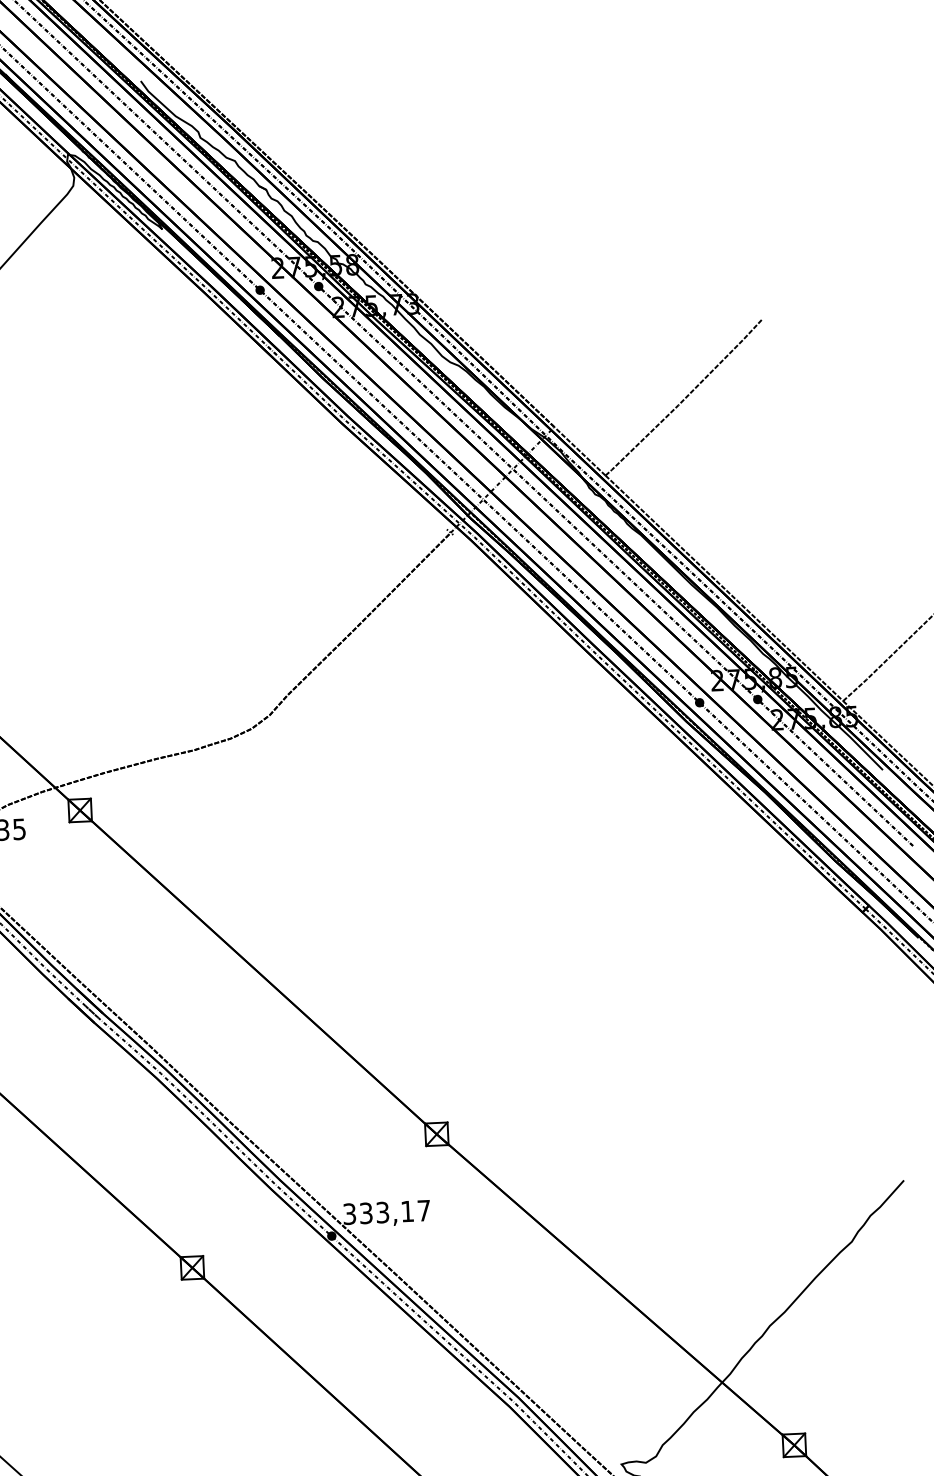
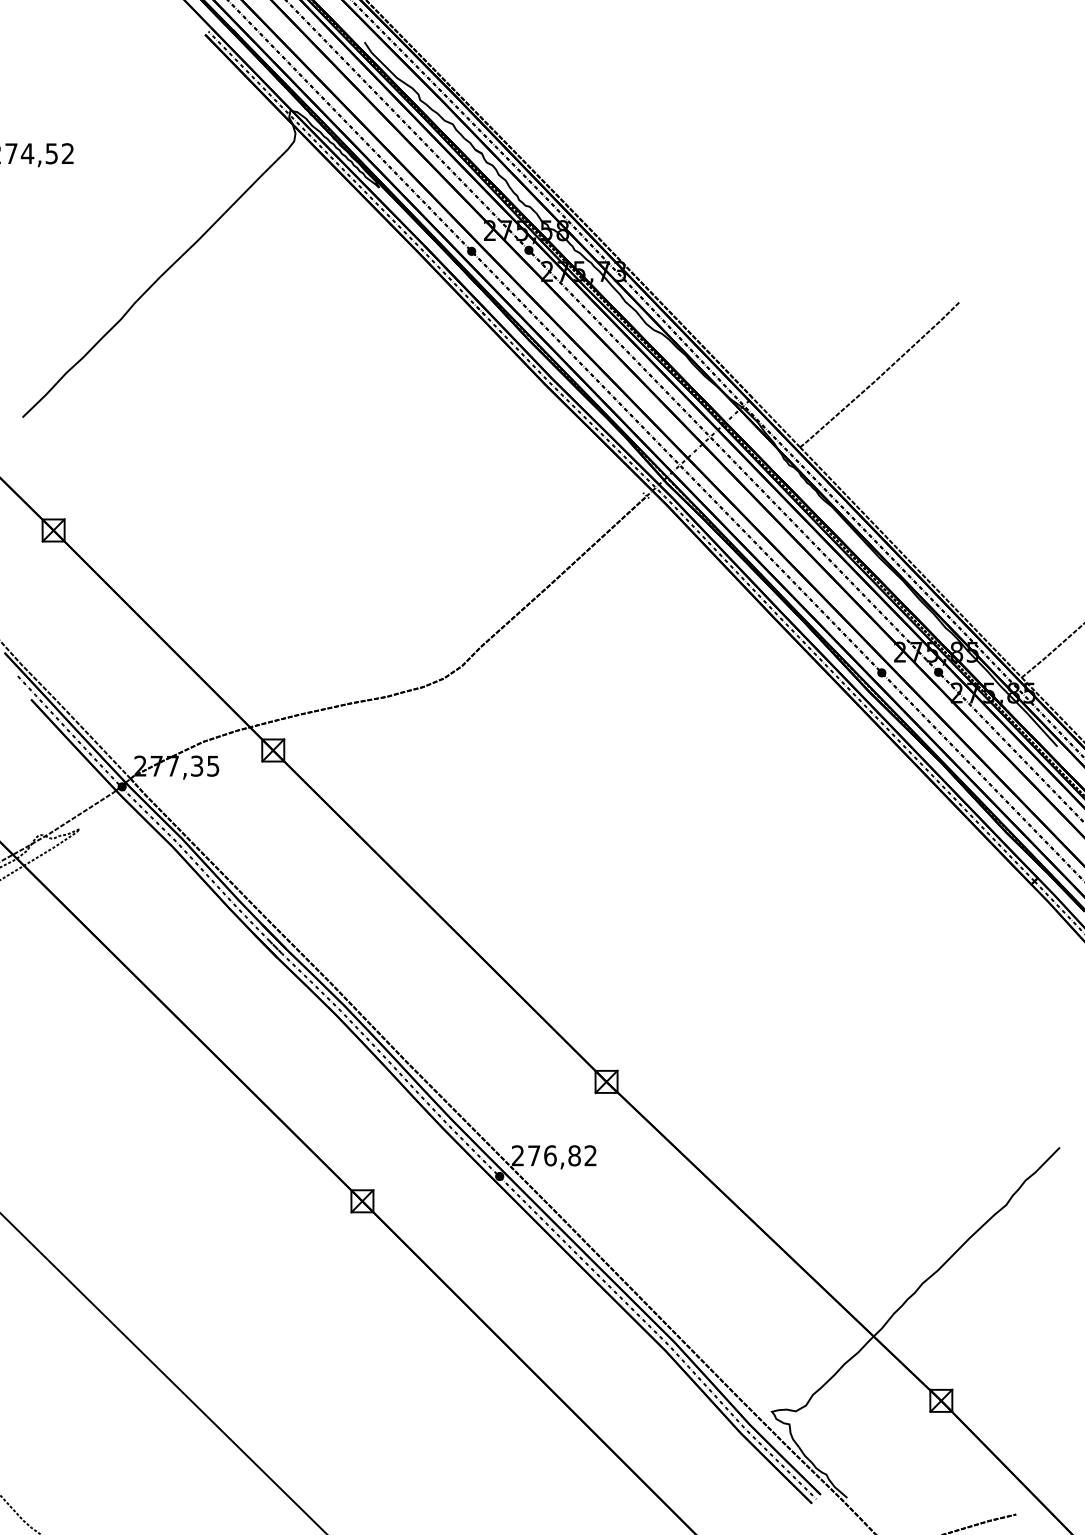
text: (386, 1212) -> (554, 1155), 333,17 -> 276,82

